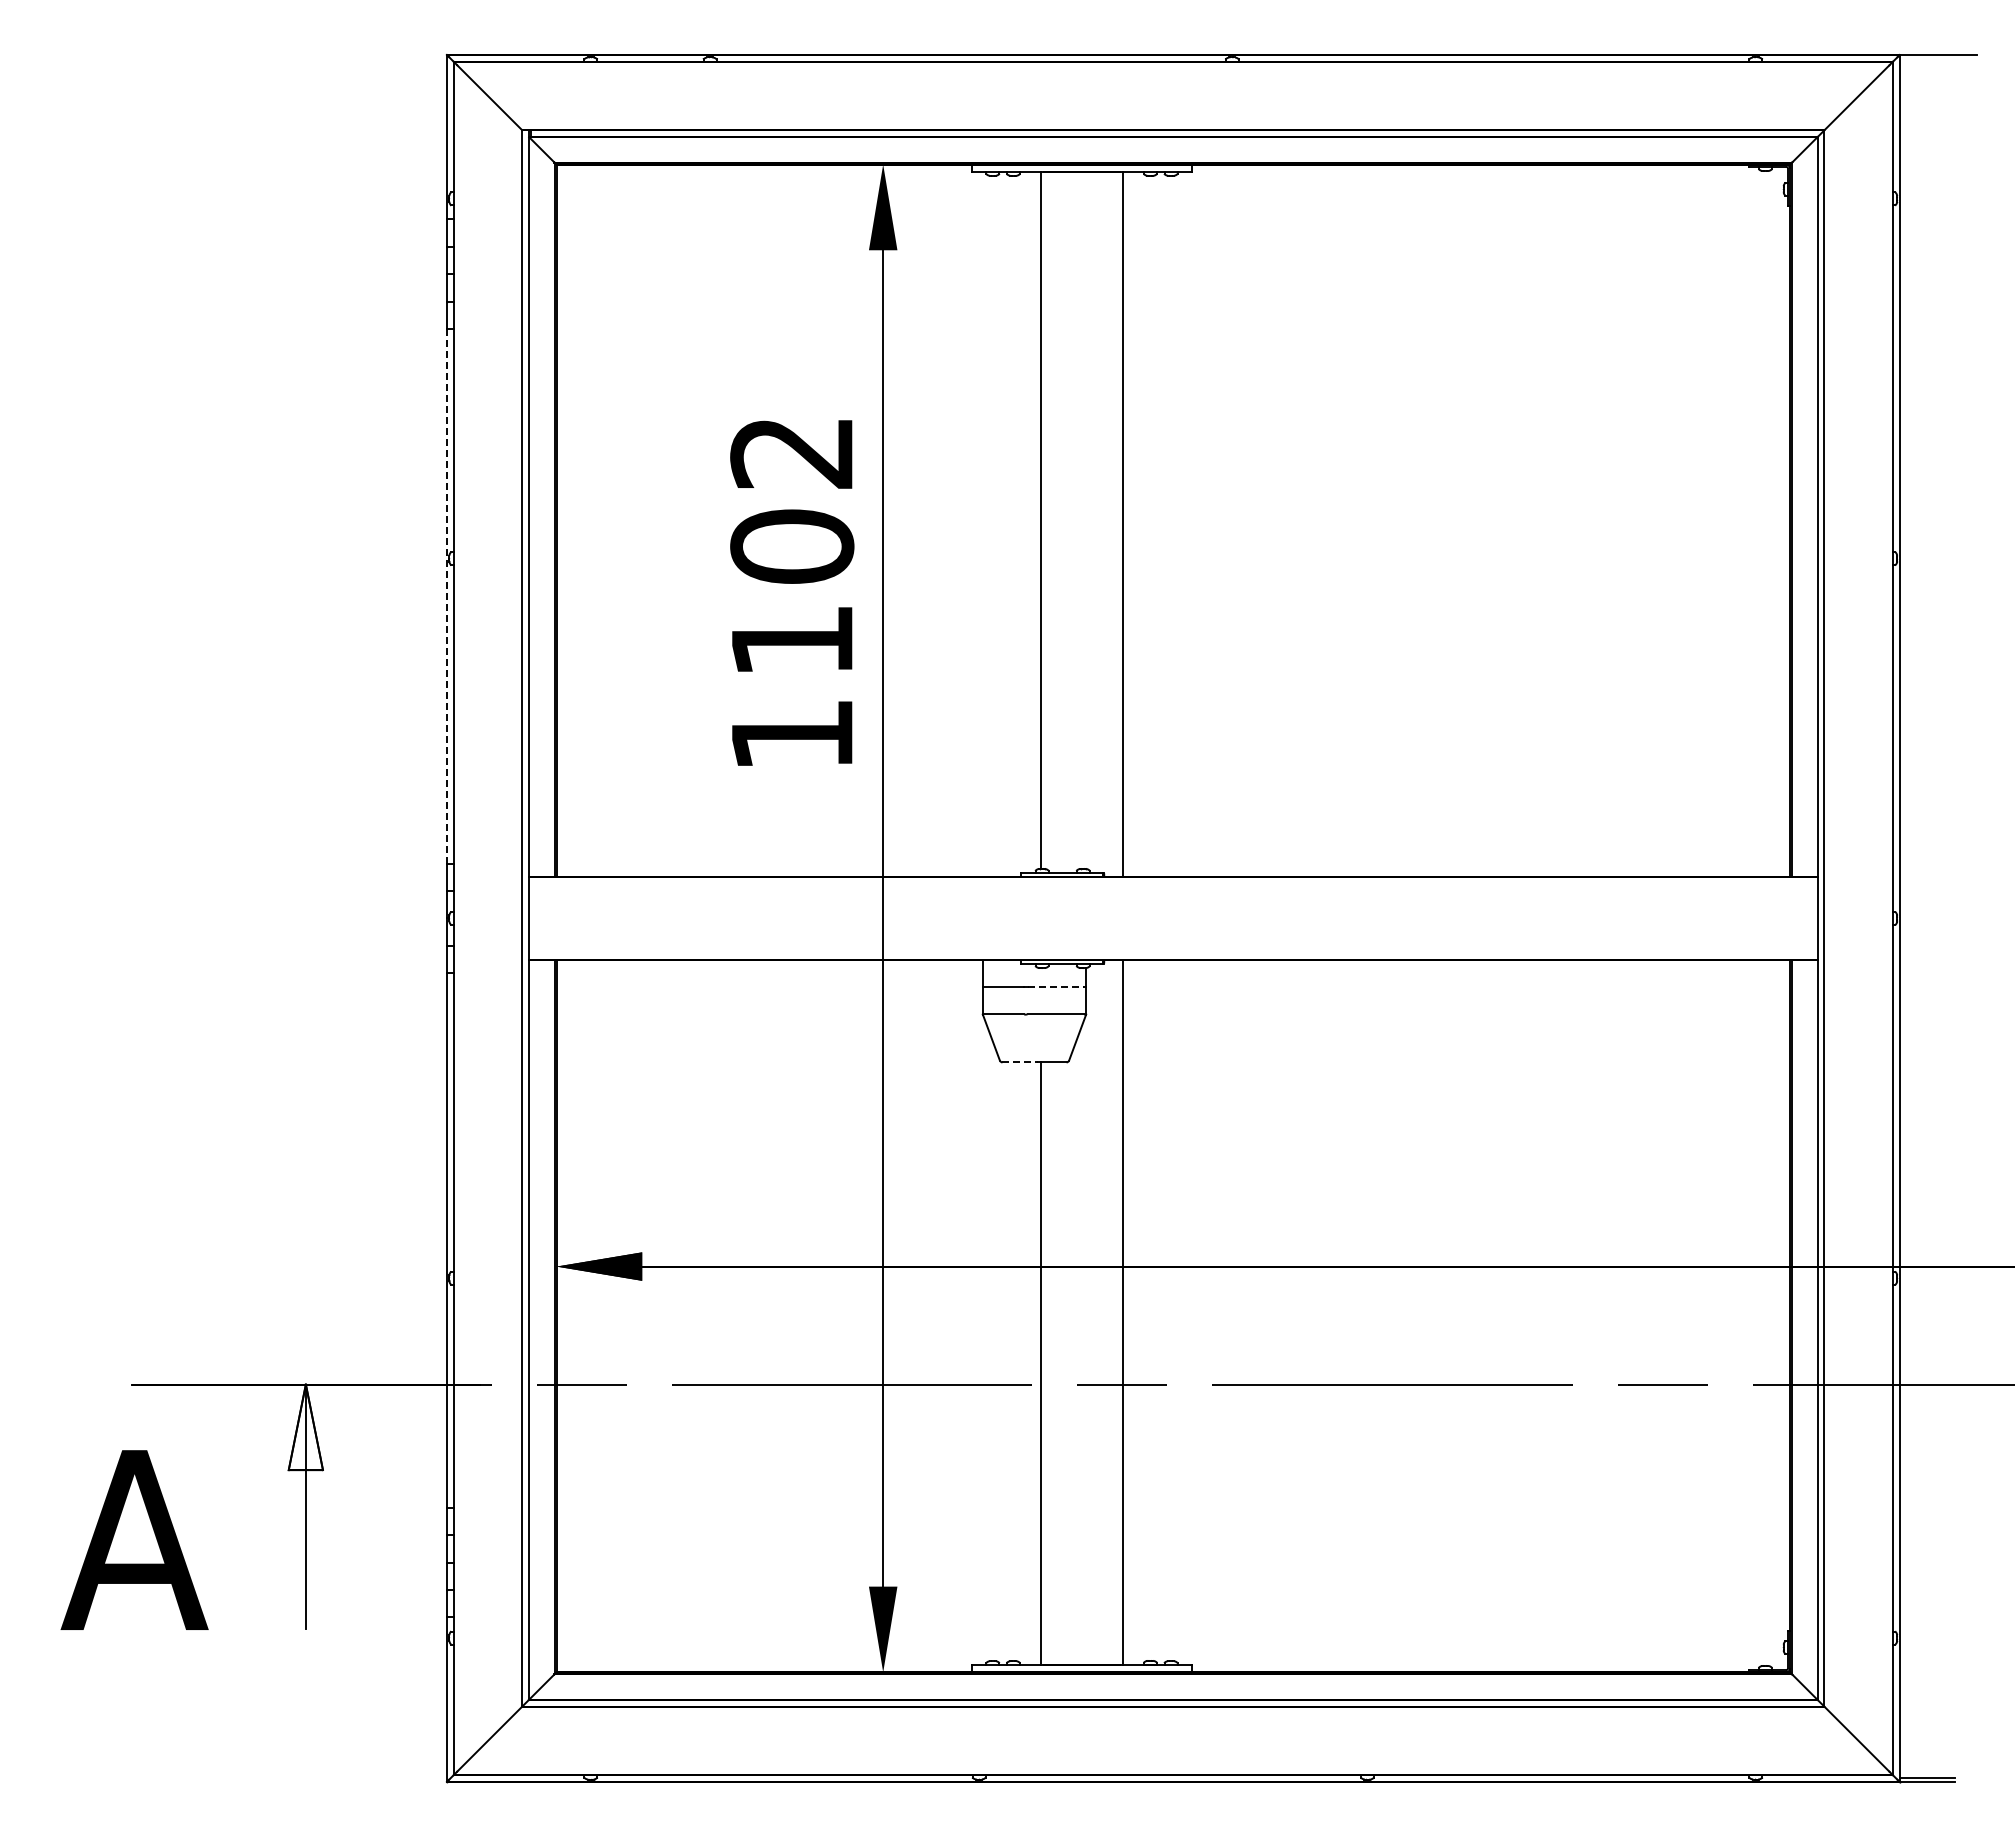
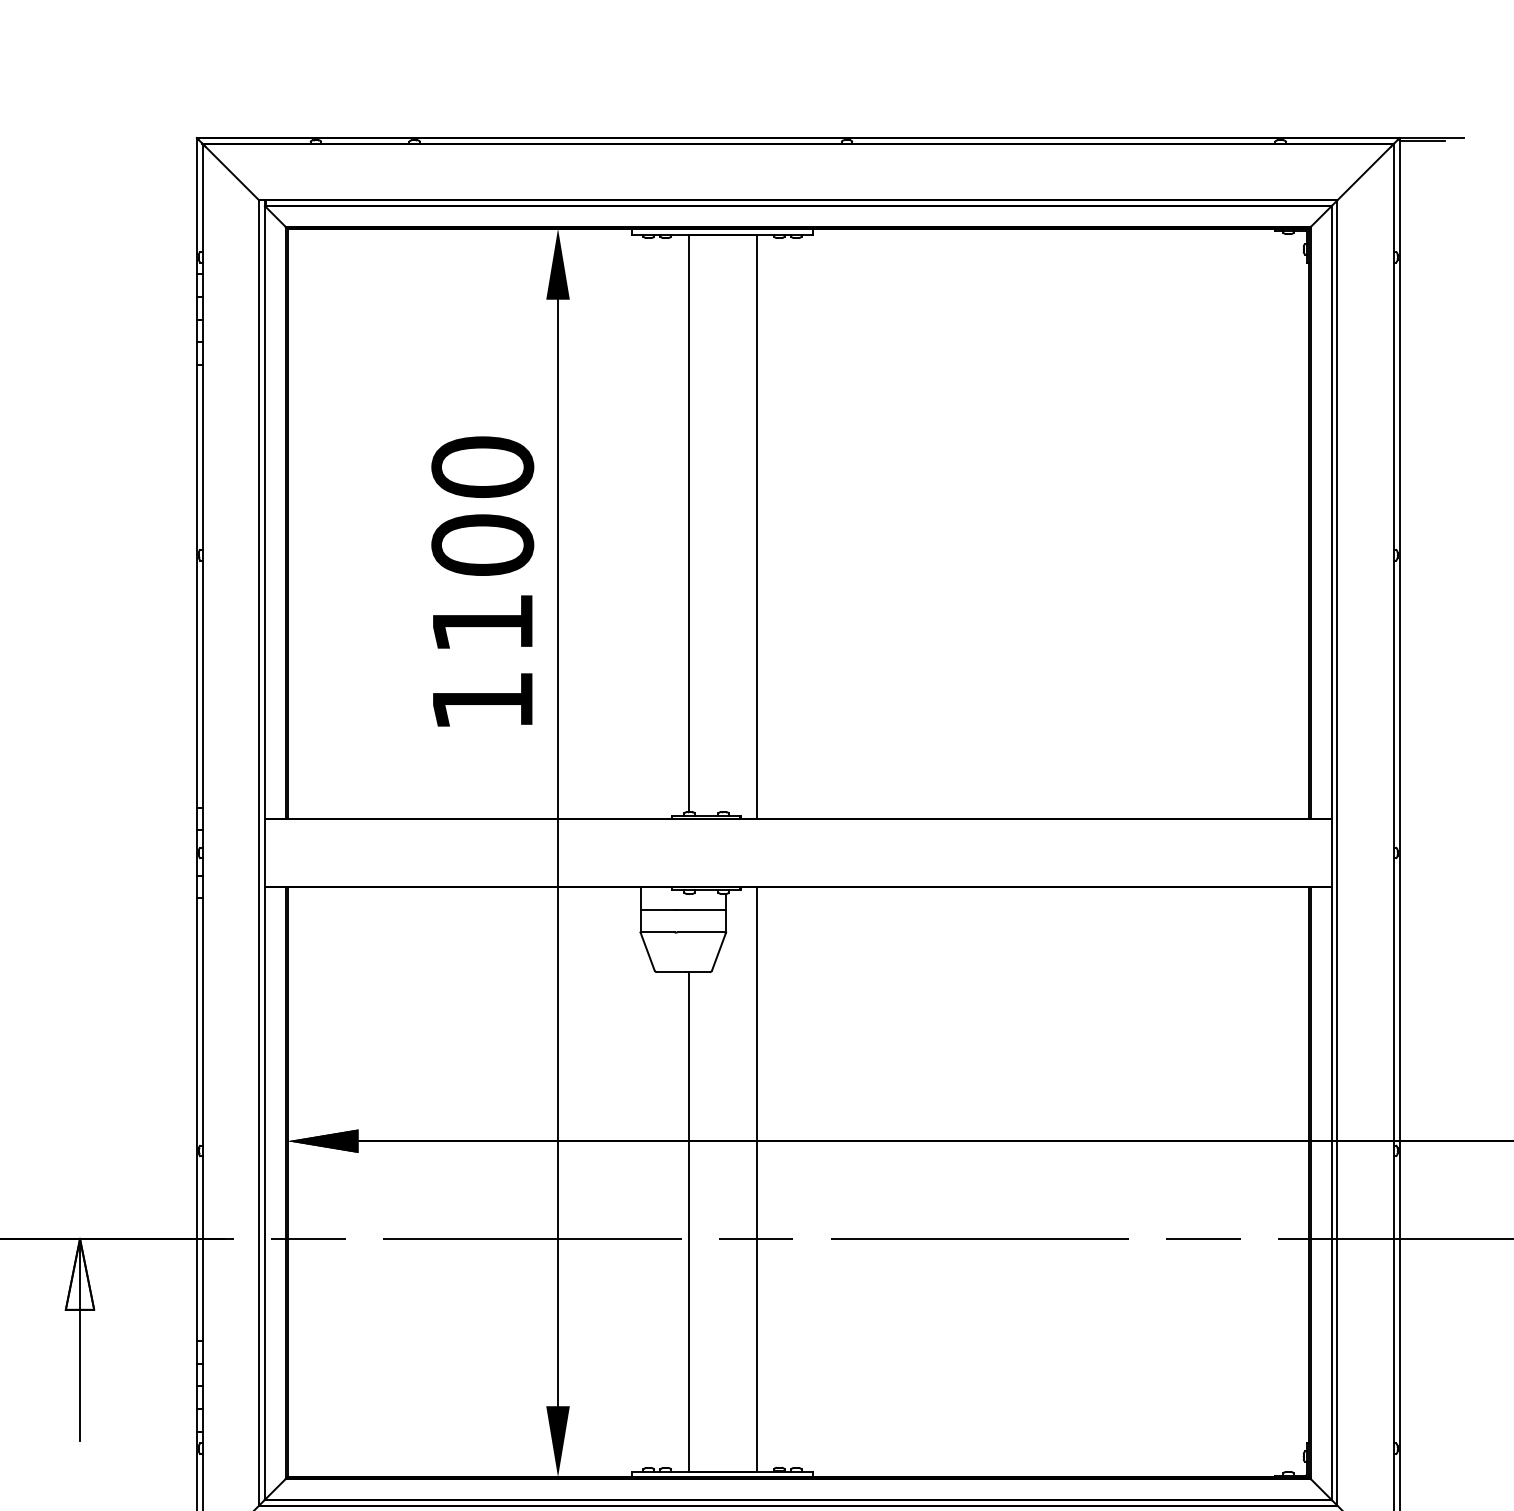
line: (1926, 59) -> (1421, 141), added
text: (792, 452) -> (482, 467), 1102 -> 1100
line: (446, 596) -> (196, 586), dashed -> solid
line: (1056, 987) -> (701, 910), dashed -> solid
line: (1020, 1062) -> (671, 972), dashed -> solid

